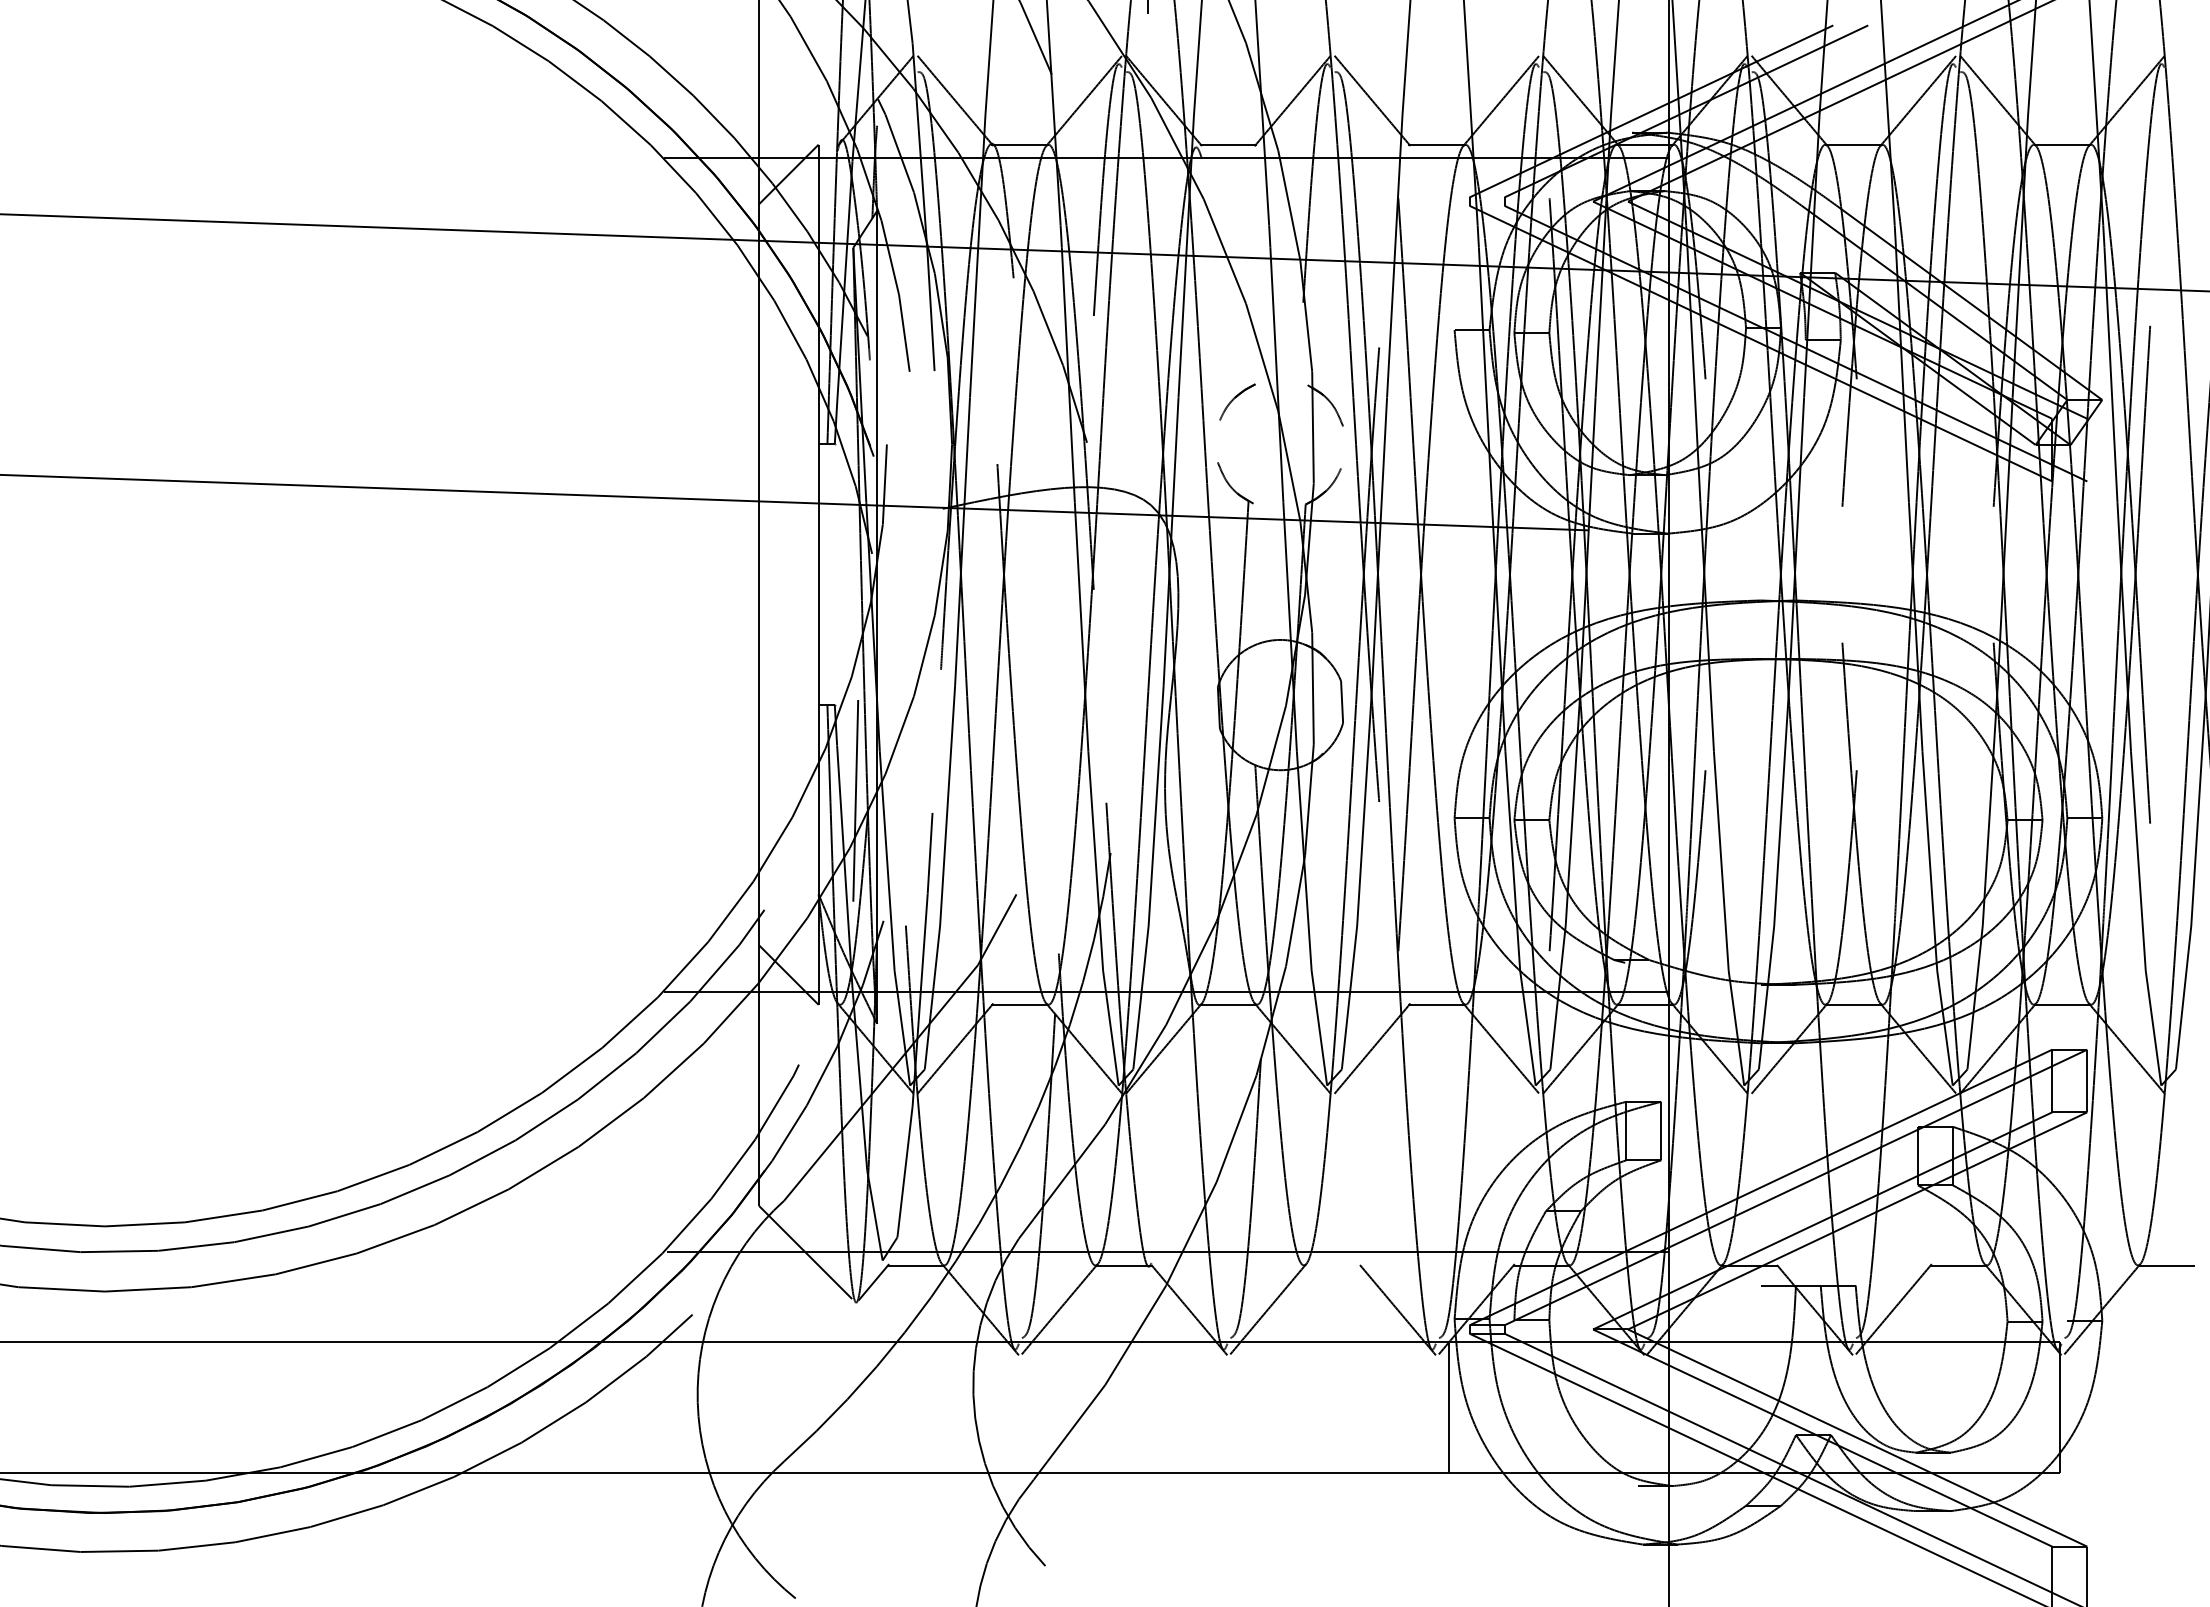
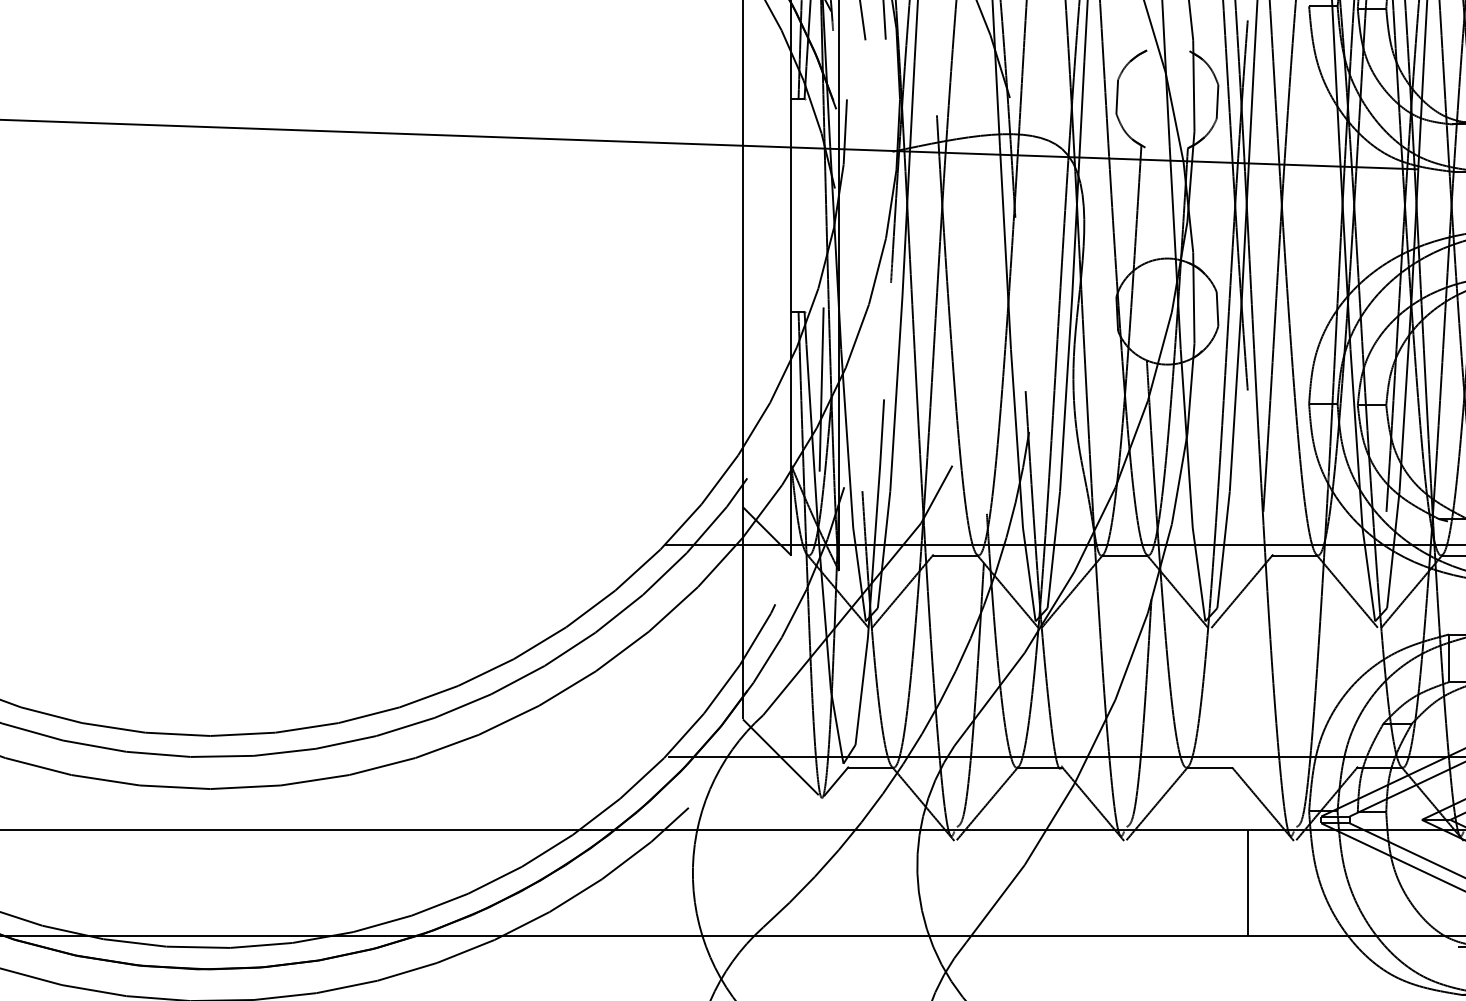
line: (1218, 441) -> (1116, 96), added
line: (1342, 447) -> (1217, 101), added
line: (1332, 1265) -> (1209, 767), added
line: (1448, 1407) -> (1247, 883), moved

